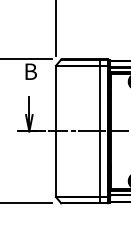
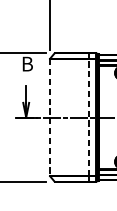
line: (99, 130) -> (88, 116), solid -> dashed
line: (55, 131) -> (49, 117), solid -> dashed

